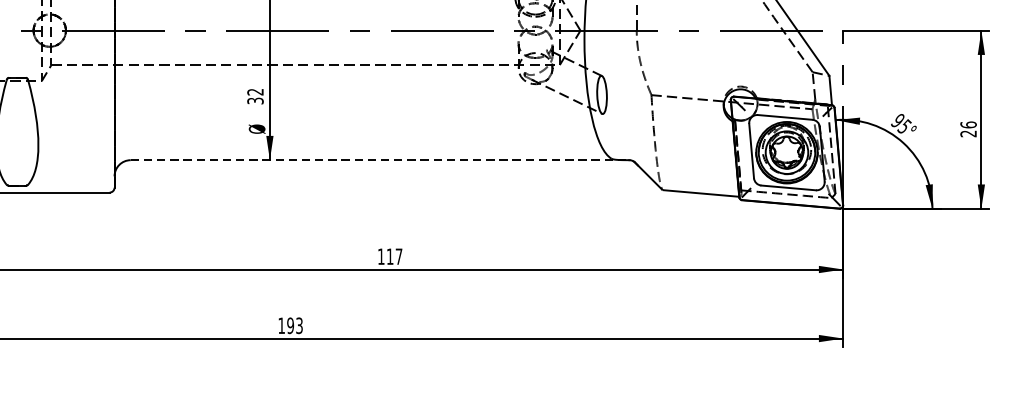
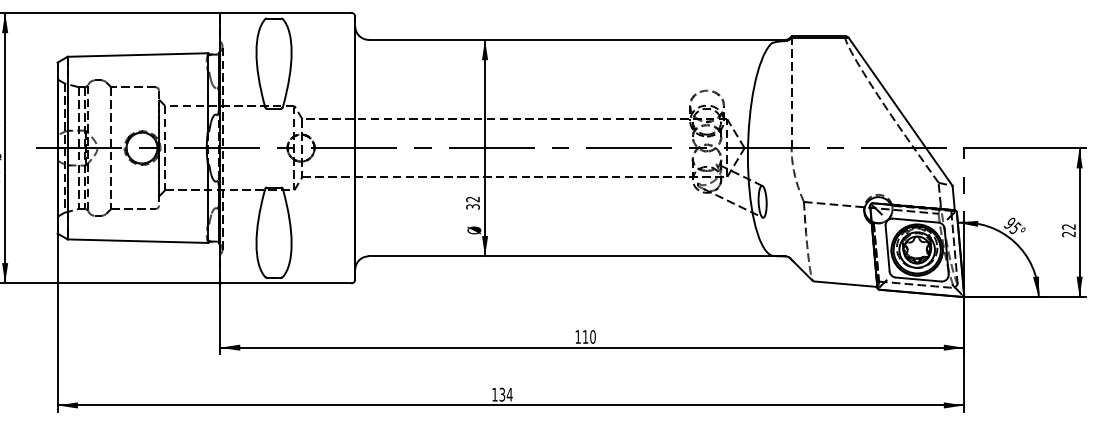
text: (968, 124) -> (1068, 226), 26 -> 22
line: (380, 160) -> (577, 256), dashed -> solid
text: (398, 256) -> (592, 336), 117 -> 110
text: (294, 325) -> (505, 394), 193 -> 134

